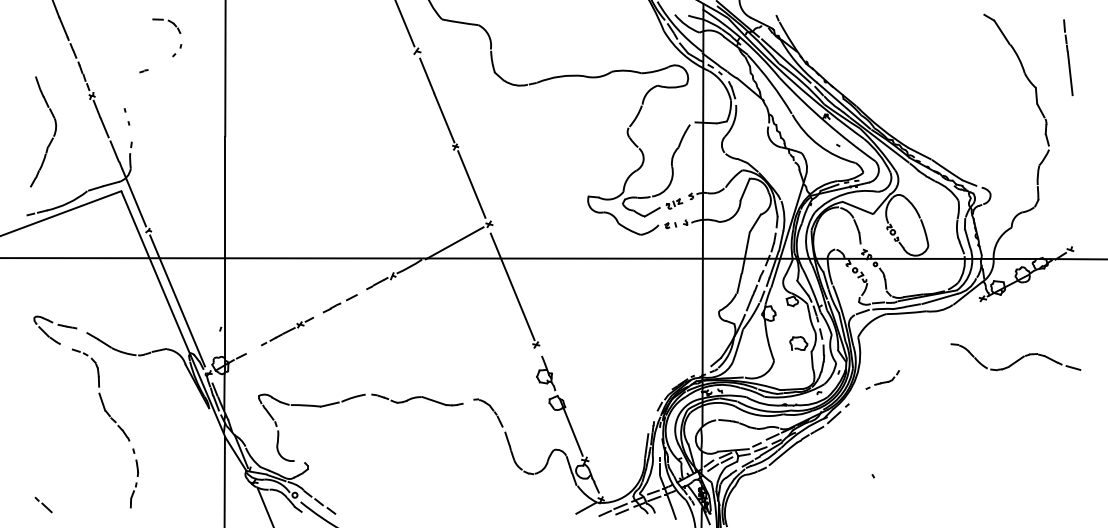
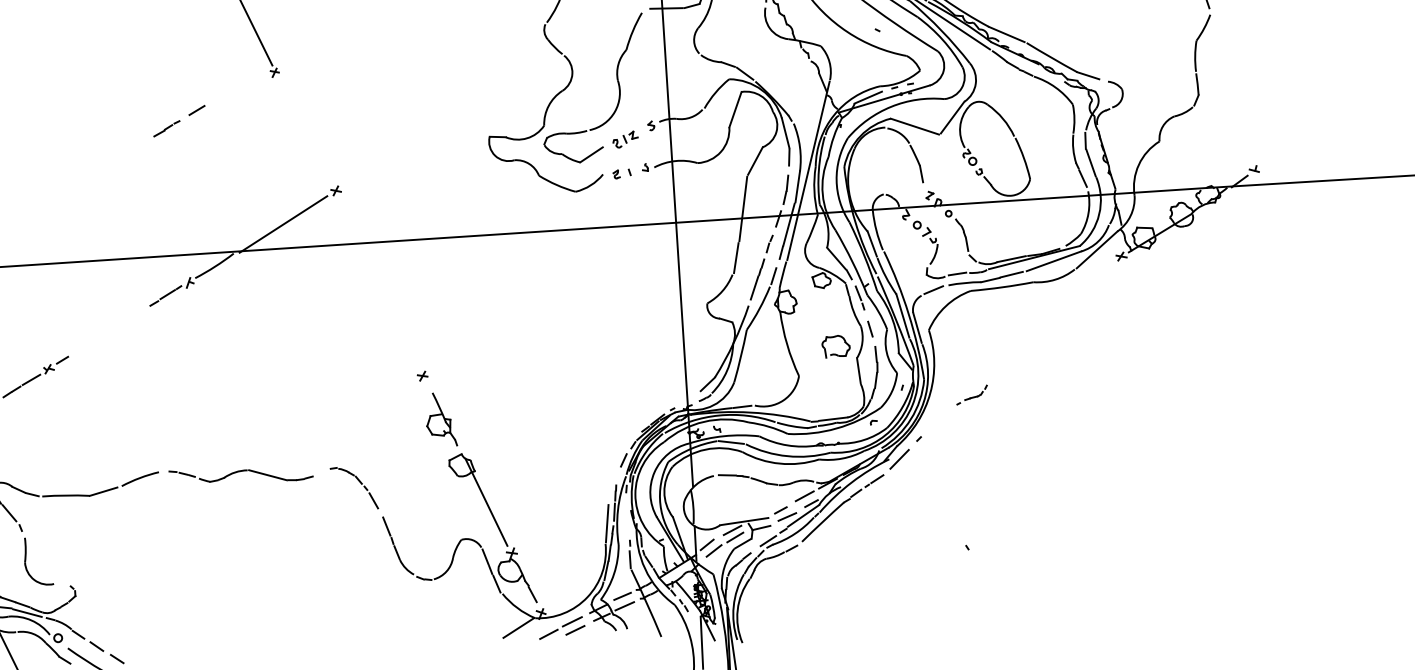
line: (471, 184) -> (303, 130), removed
line: (512, 286) -> (379, 286), removed
part: (339, 303) -> (178, 120), moved
part: (1015, 357) -> (1179, 345), removed
part: (882, 379) -> (971, 394), size x0.6

